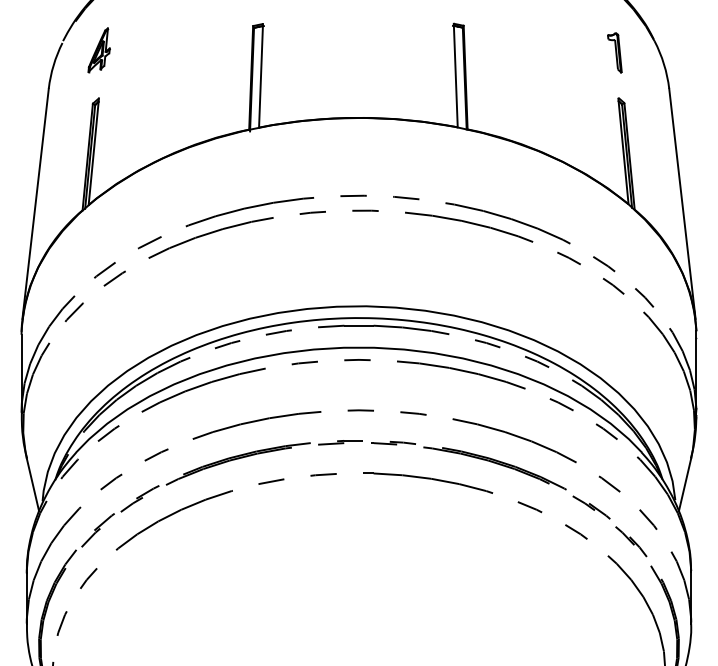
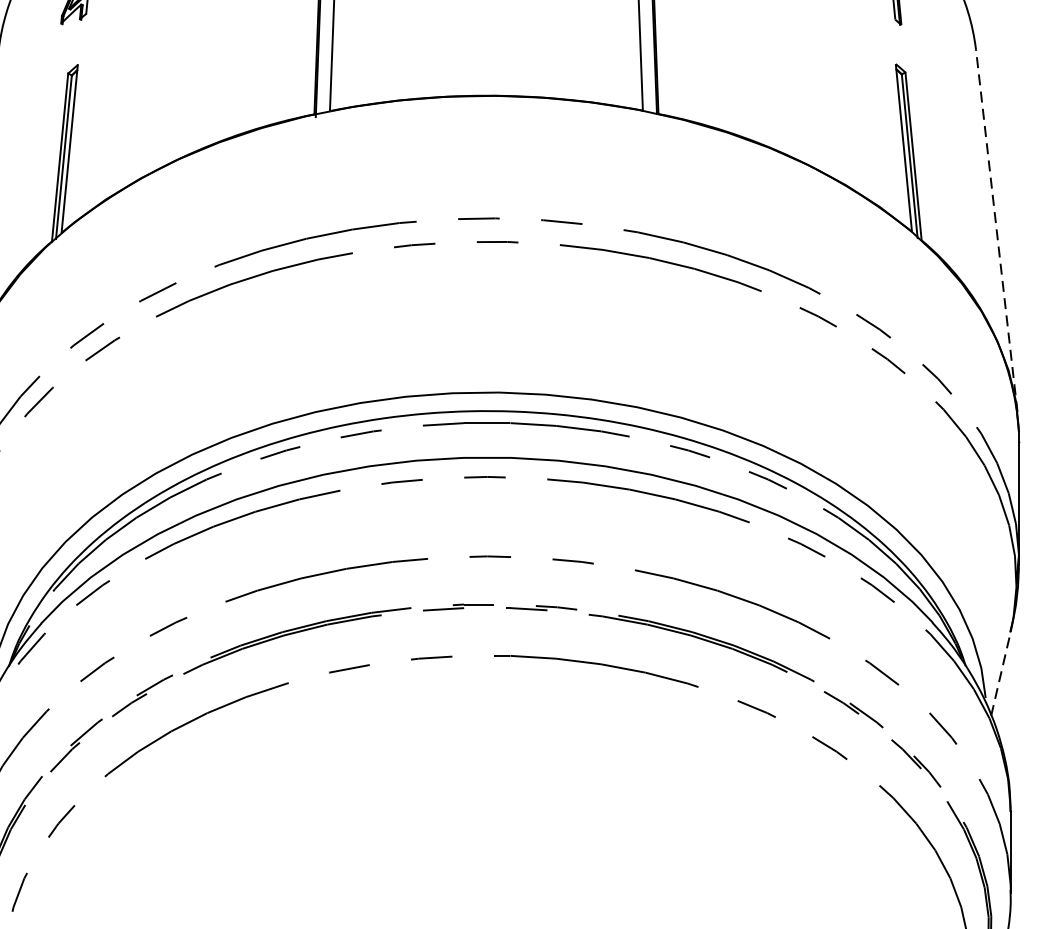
line: (682, 203) -> (996, 230), solid -> dashed
line: (685, 484) -> (1001, 673), solid -> dashed

